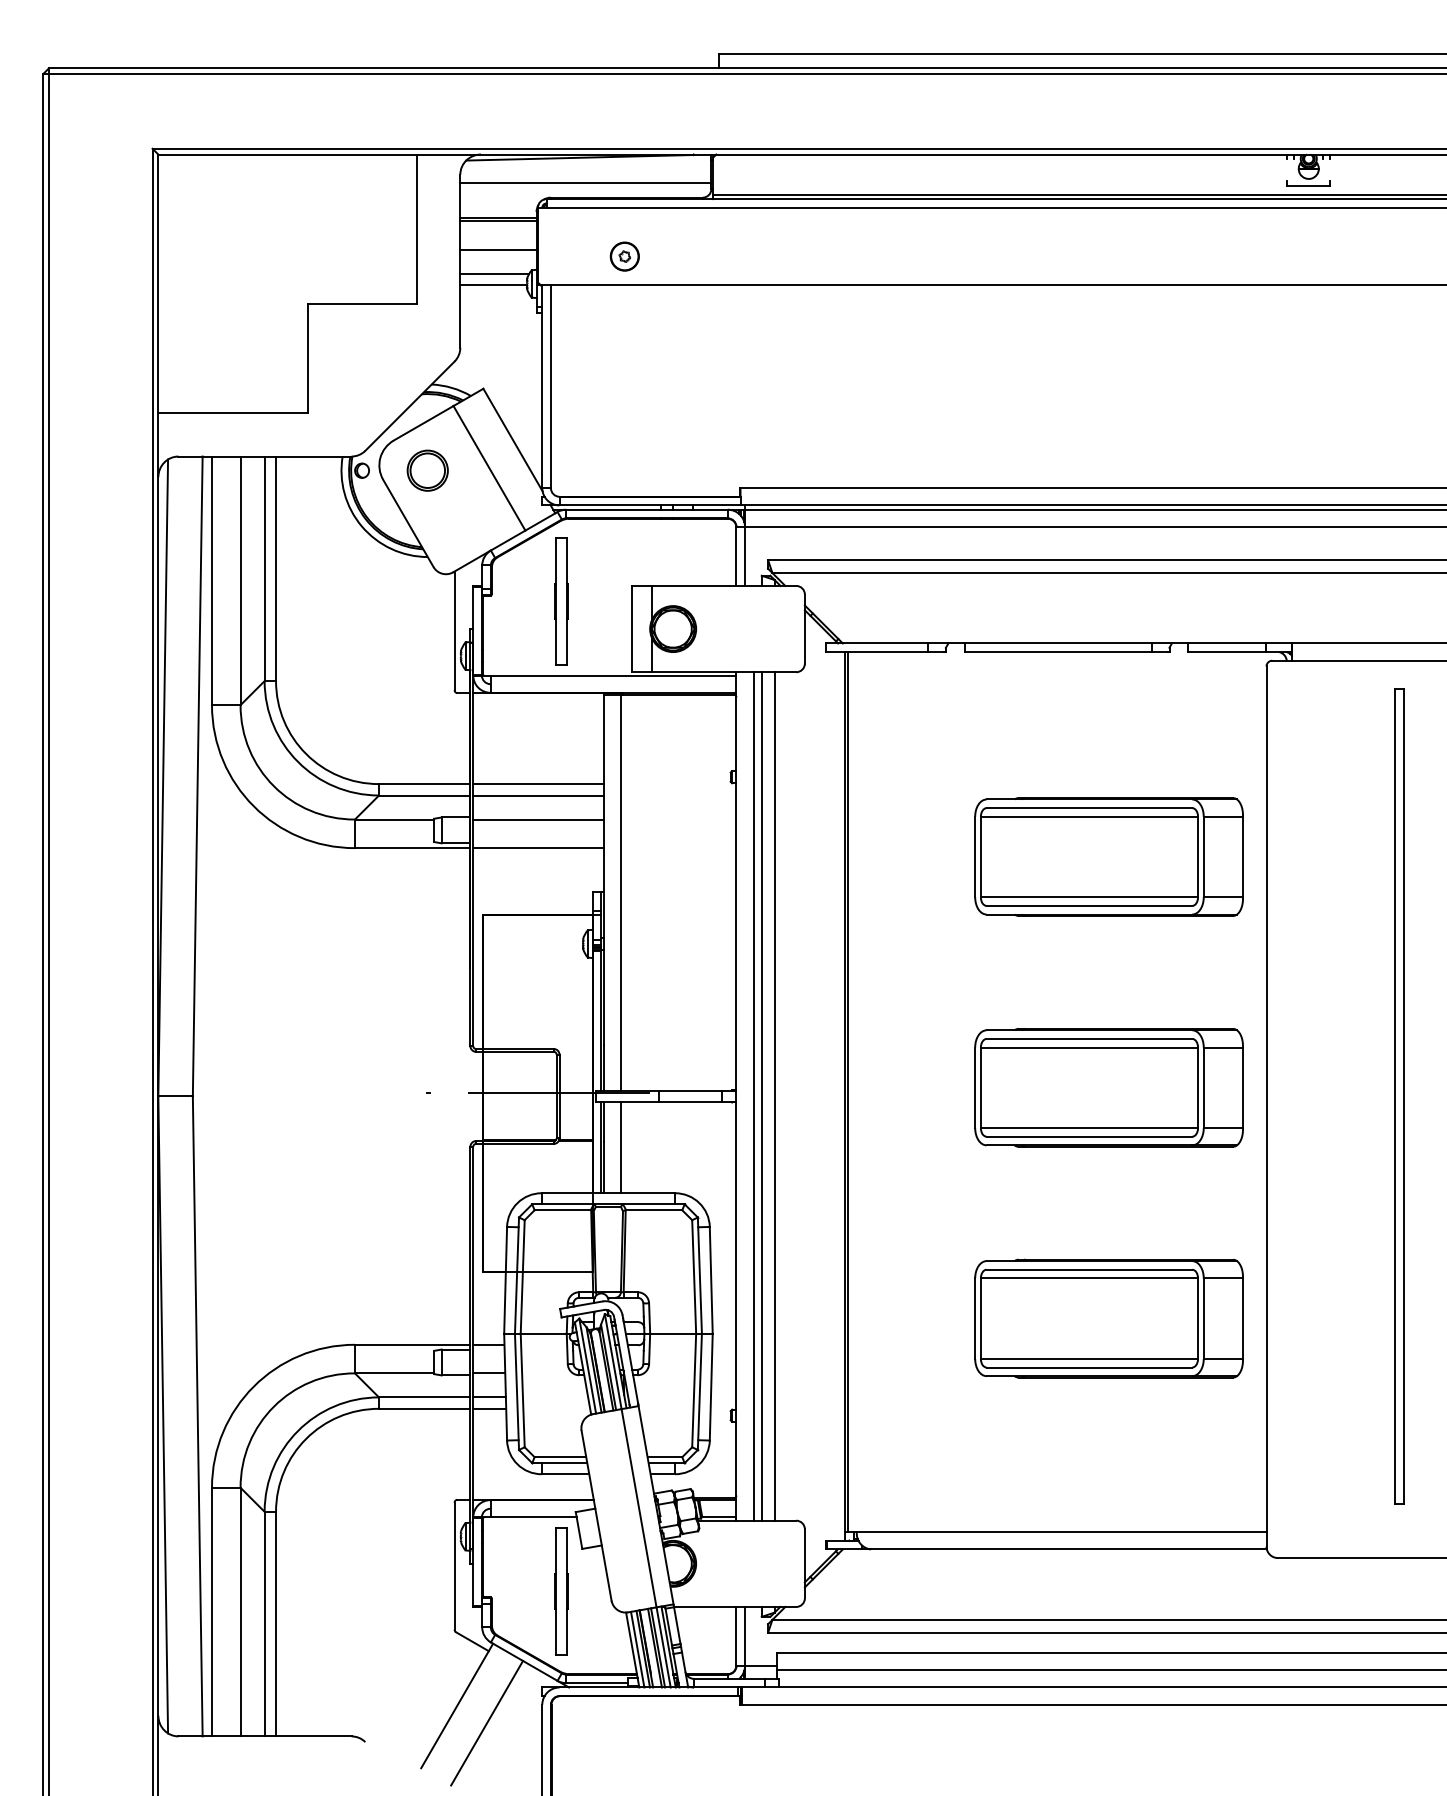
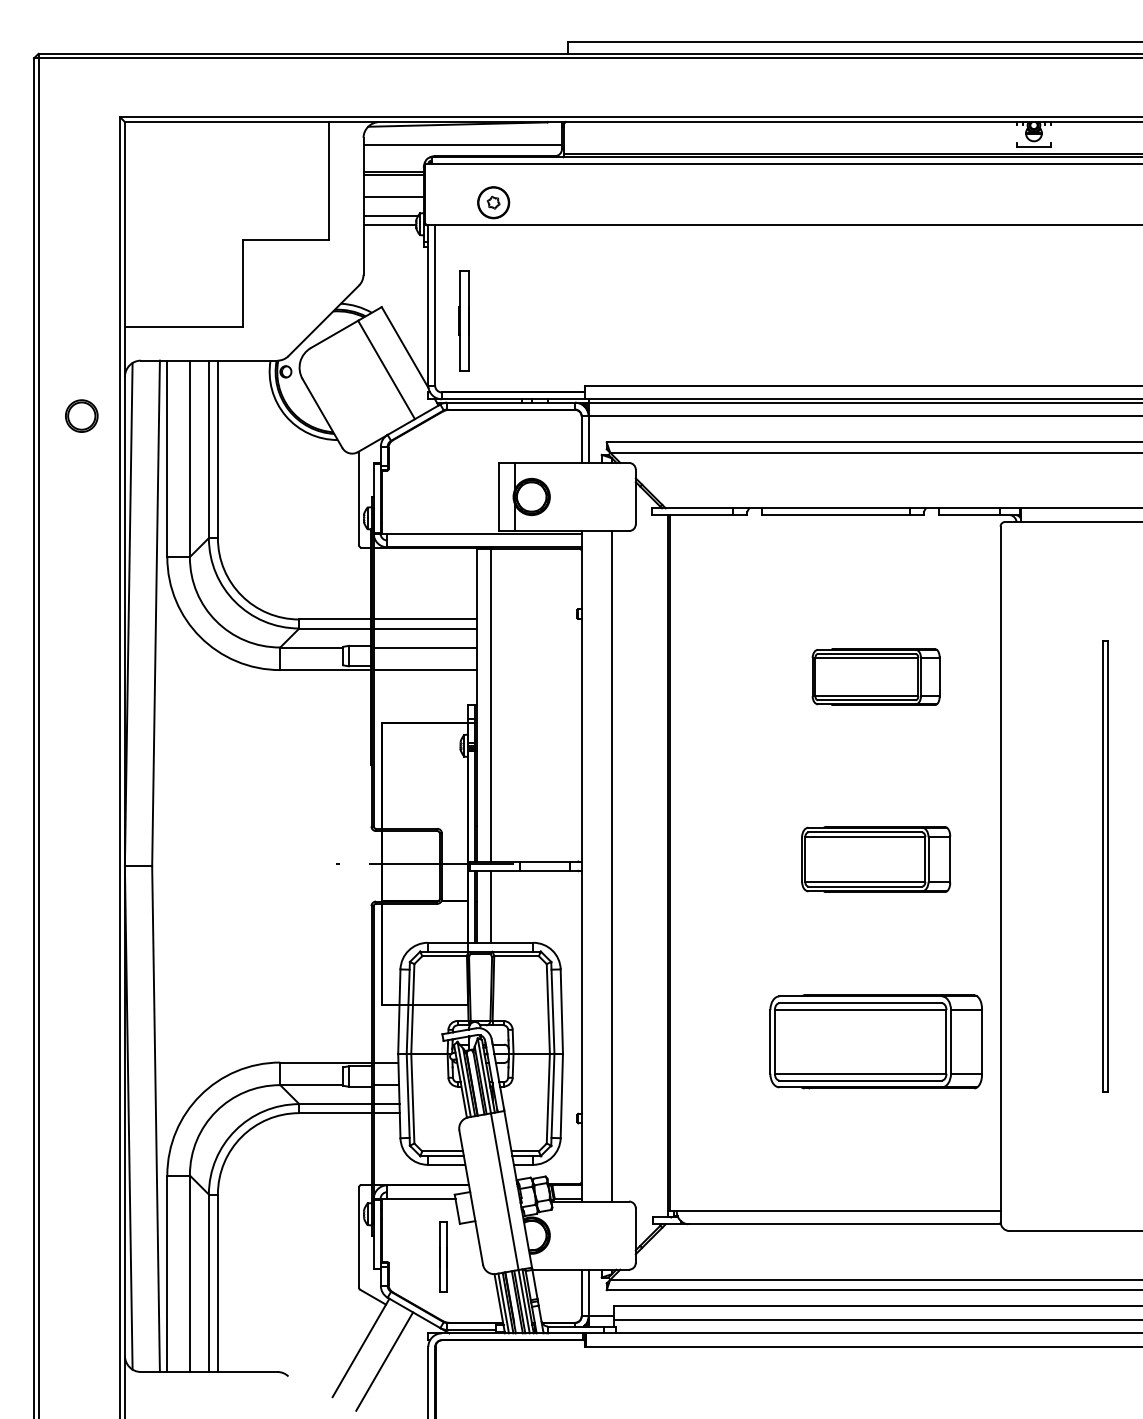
part: (624, 256) -> (493, 202), size x1.4
part: (427, 470) -> (81, 415), moved
part: (561, 601) -> (464, 321), moved
part: (1108, 856) -> (875, 676), size x0.6
part: (1108, 1087) -> (875, 859), size x0.7
line: (753, 1096) -> (595, 866), removed
line: (761, 1096) -> (601, 866), removed
part: (1399, 1096) -> (1105, 866), size x0.7
part: (561, 1591) -> (443, 1257), size x0.7

